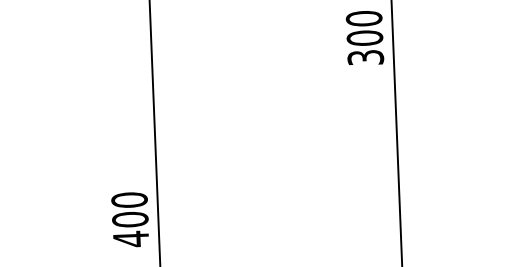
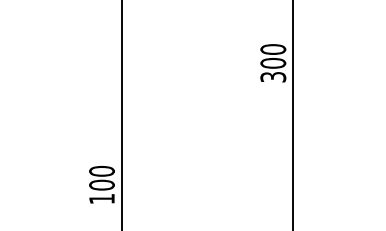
text: (130, 238) -> (101, 198), 400 -> 100

